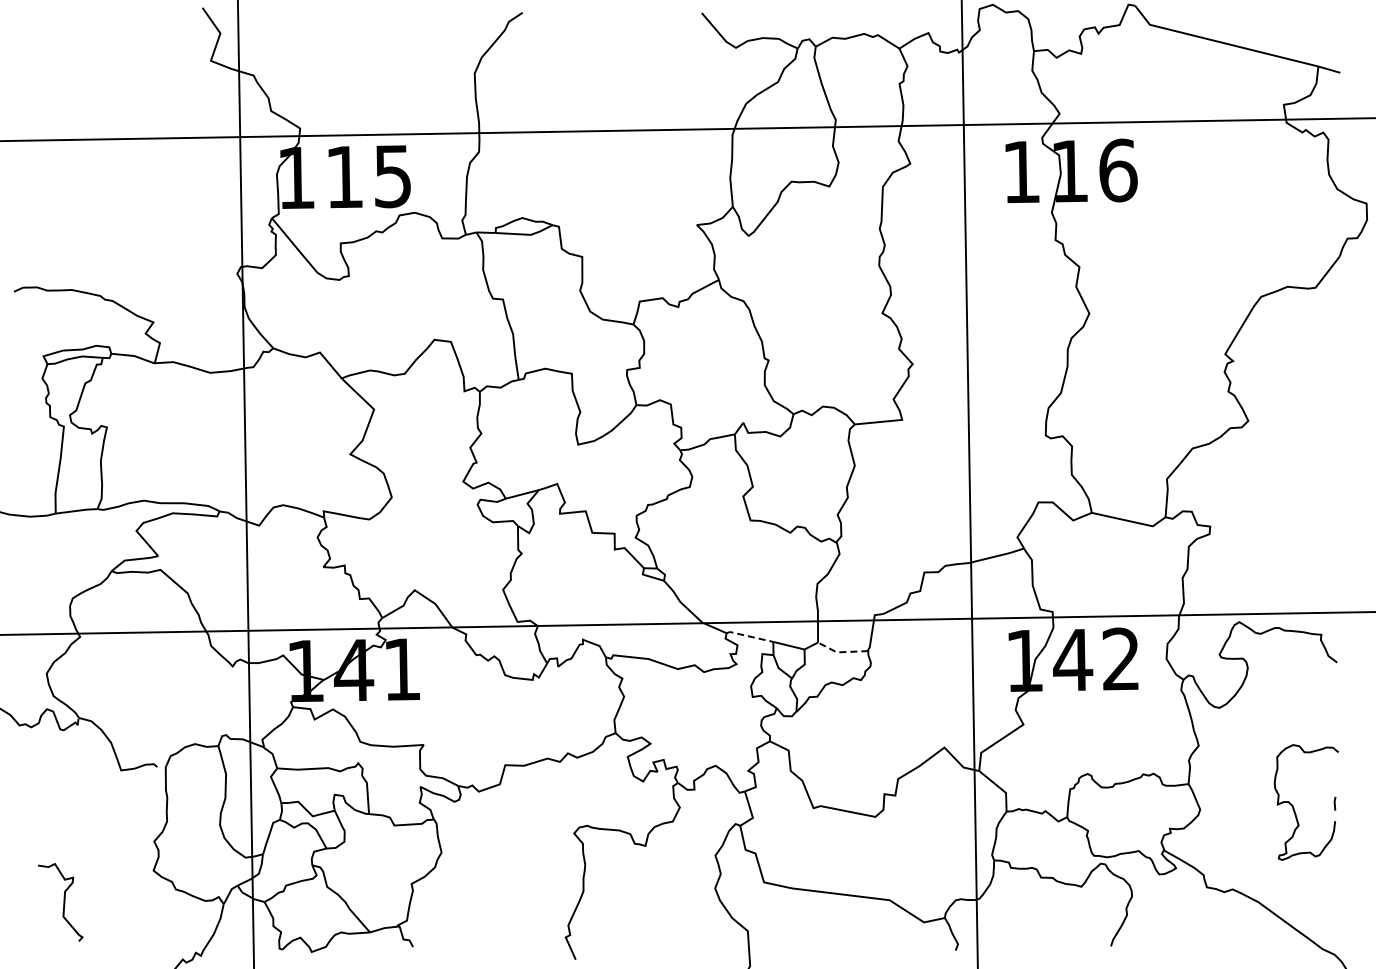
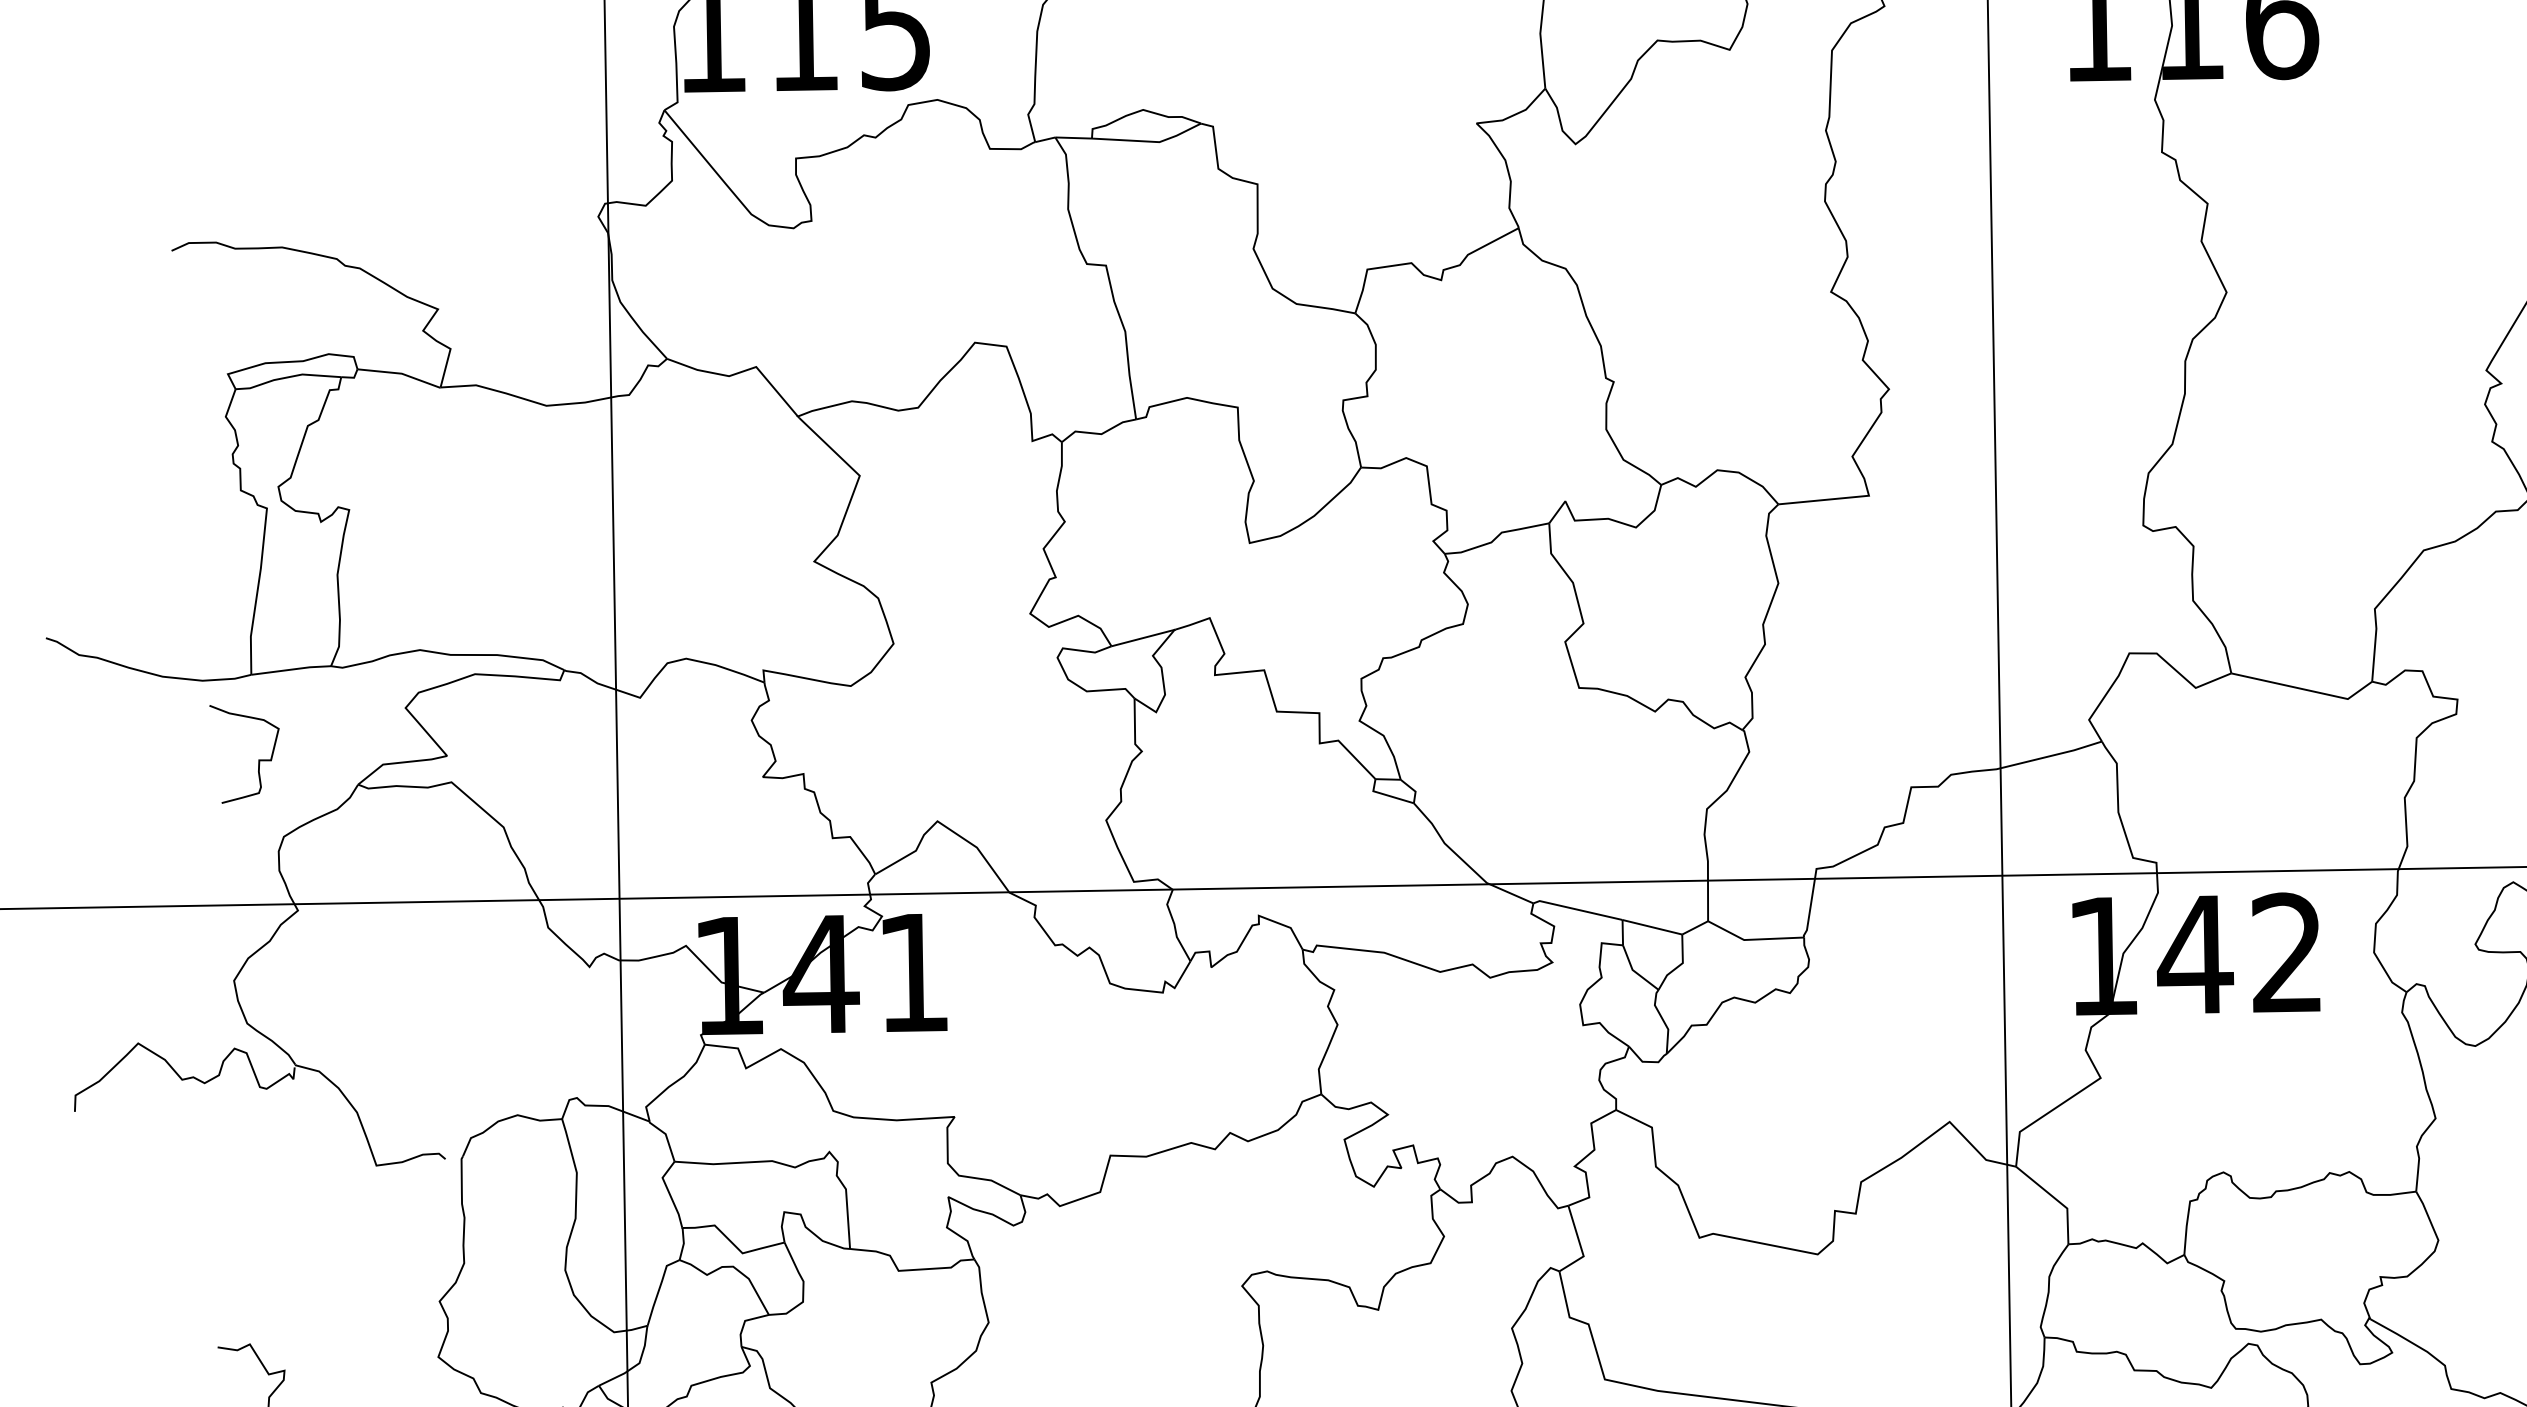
curve: (59, 557) -> (258, 758), added
line: (749, 636) -> (1577, 909), dashed -> solid
line: (840, 652) -> (1750, 940), dashed -> solid

